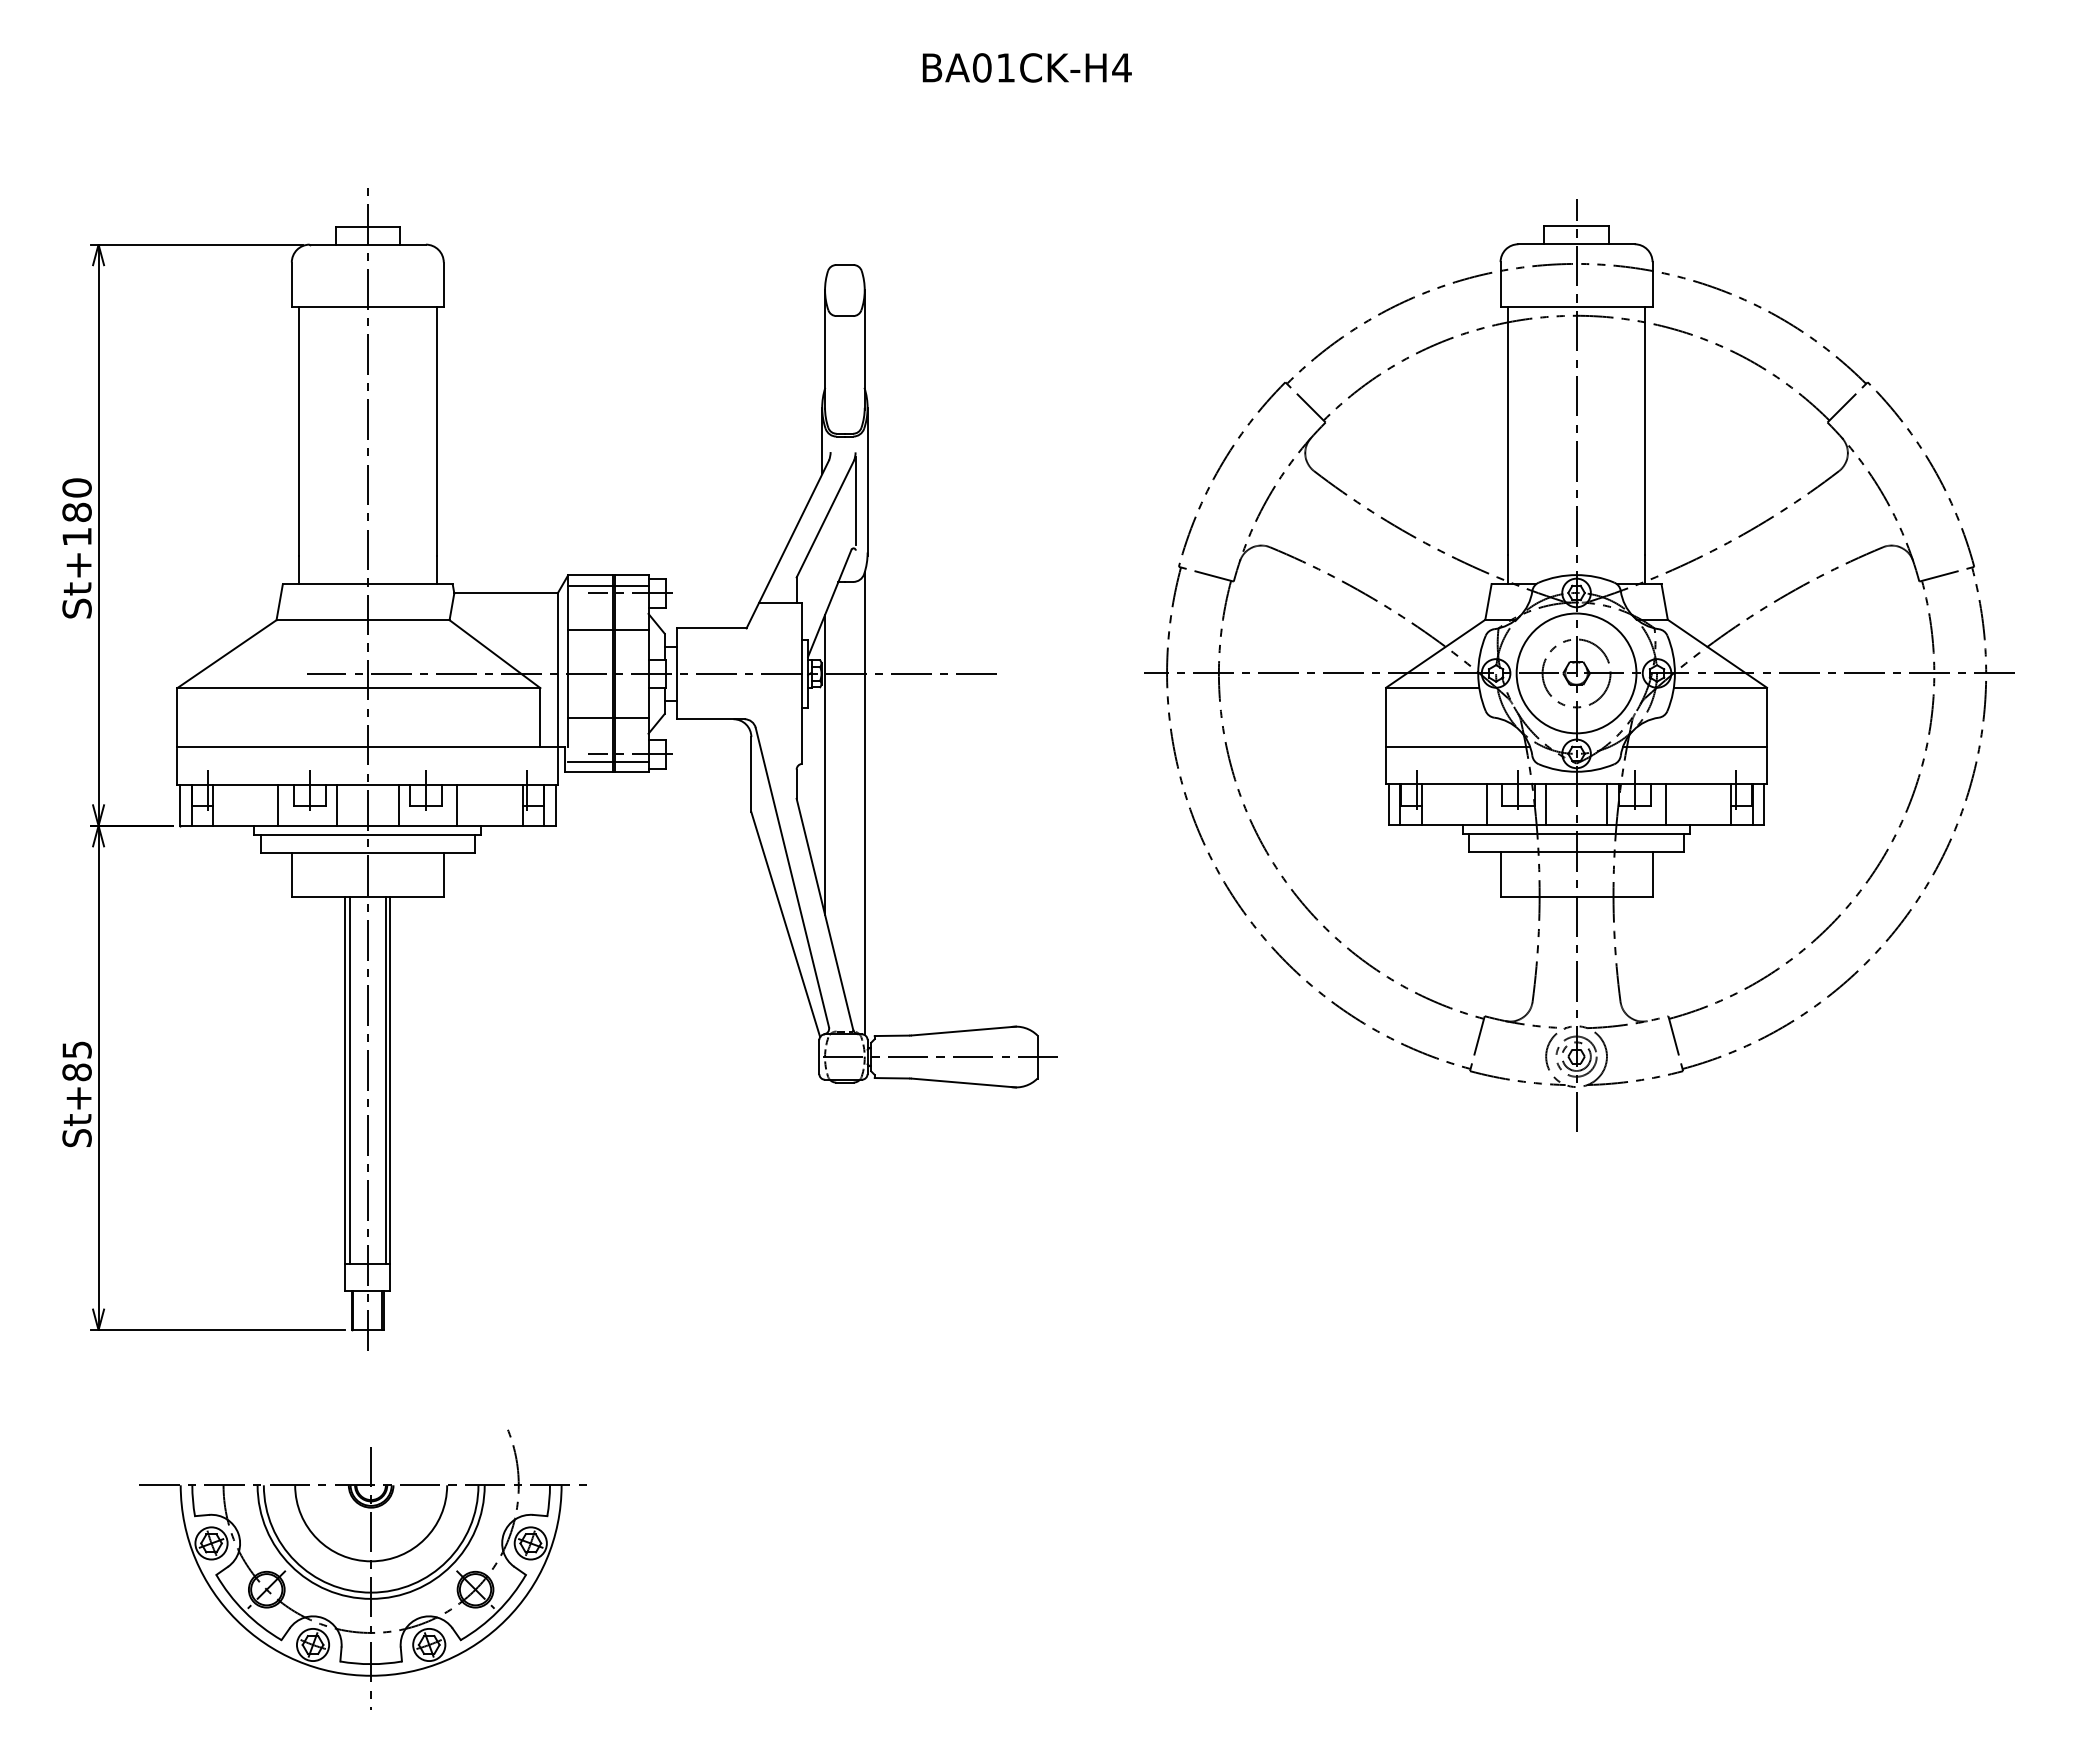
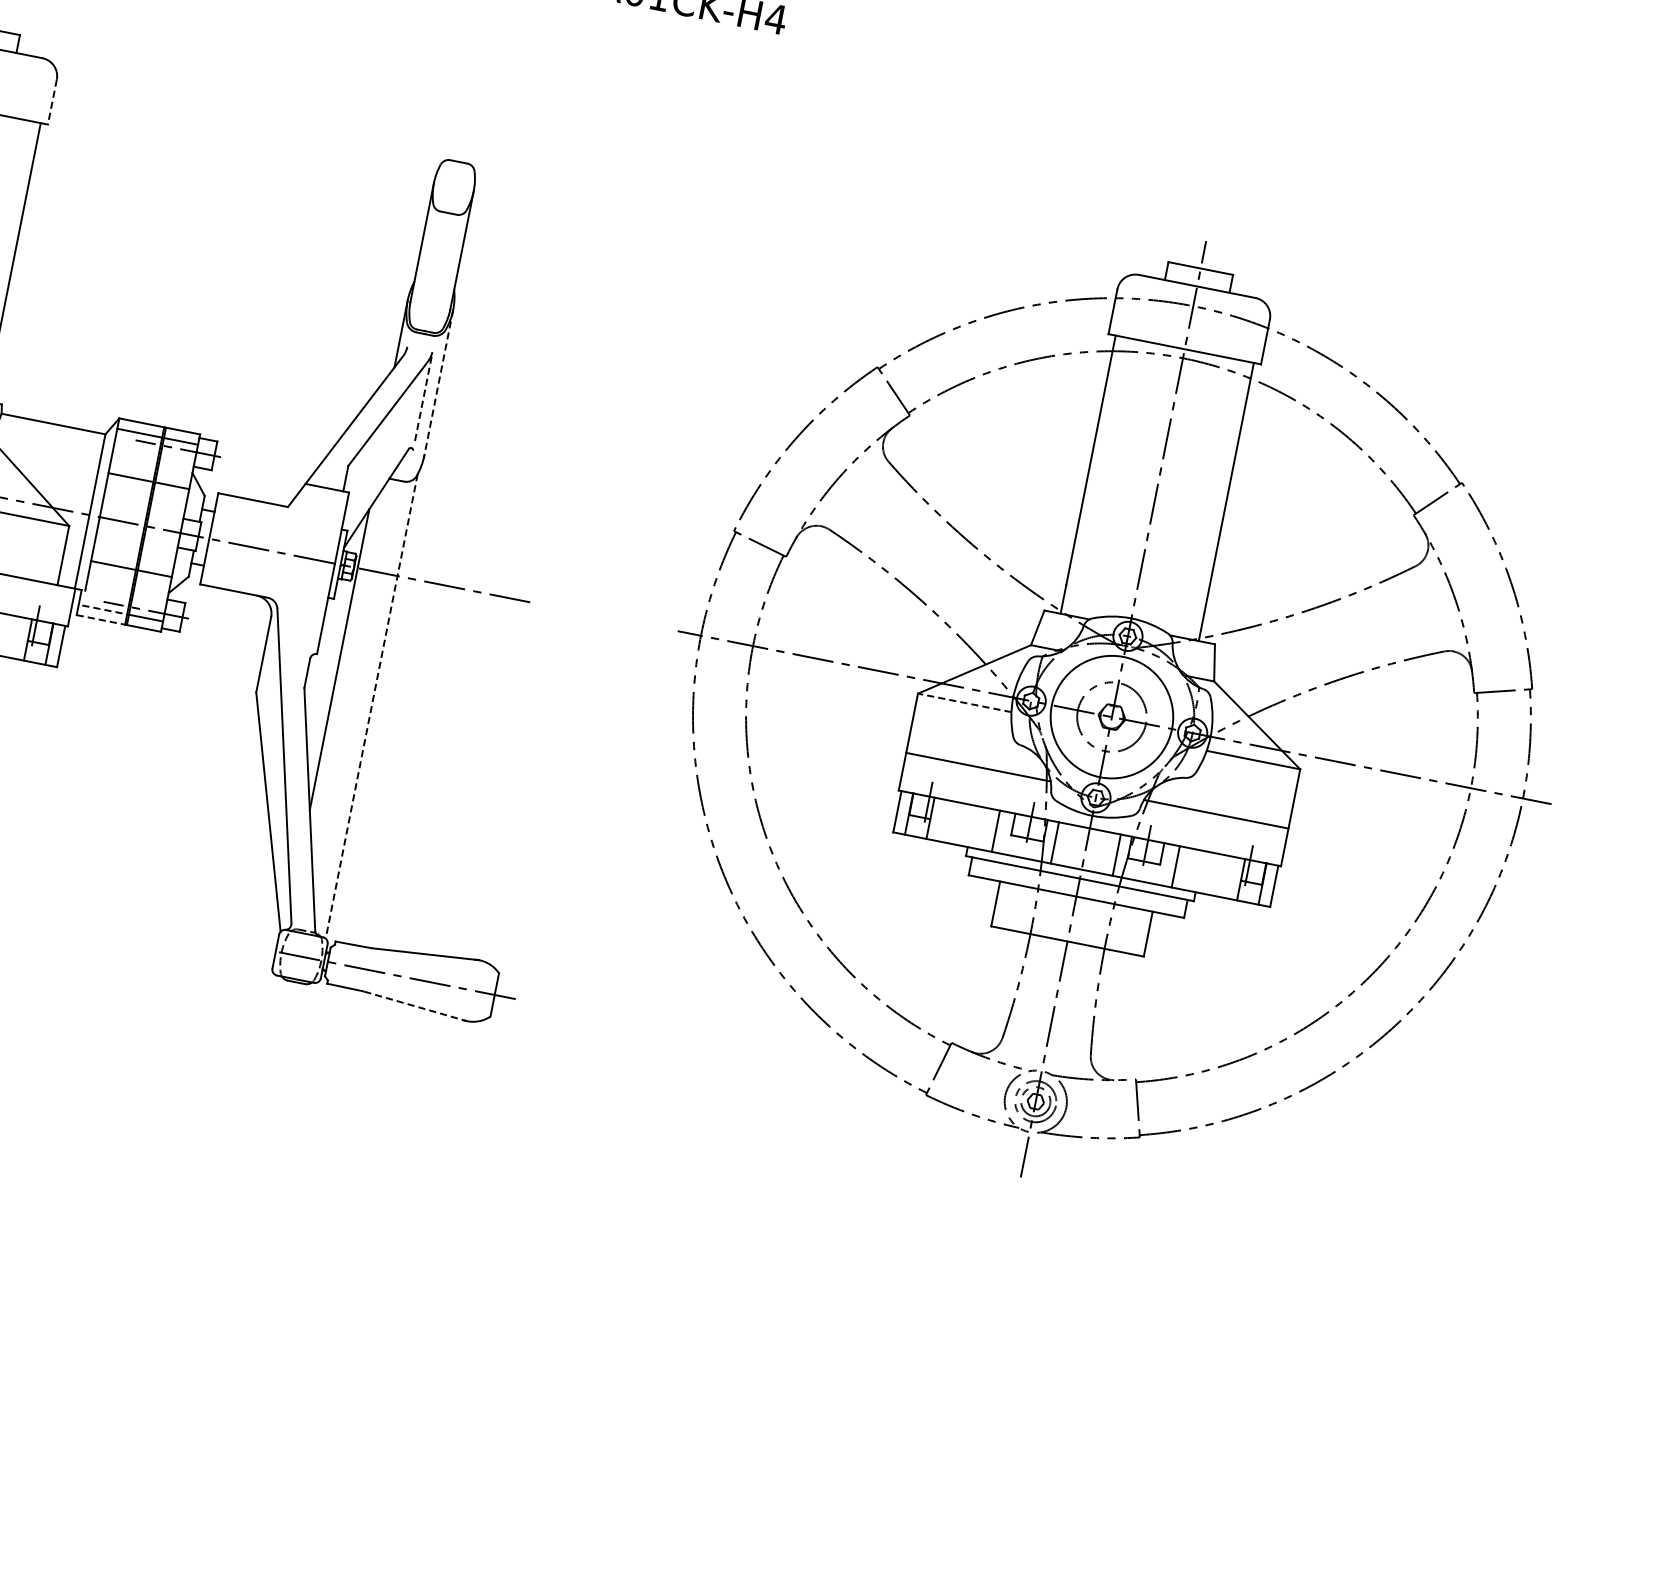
line: (443, 285) -> (51, 102), solid -> dashed
line: (867, 482) -> (438, 384), solid -> dashed
line: (855, 500) -> (422, 400), solid -> dashed
line: (1432, 687) -> (964, 702), solid -> dashed
line: (590, 761) -> (104, 609), solid -> dashed
line: (589, 772) -> (101, 620), solid -> dashed
line: (864, 803) -> (371, 706), solid -> dashed
line: (964, 1083) -> (416, 1007), solid -> dashed

